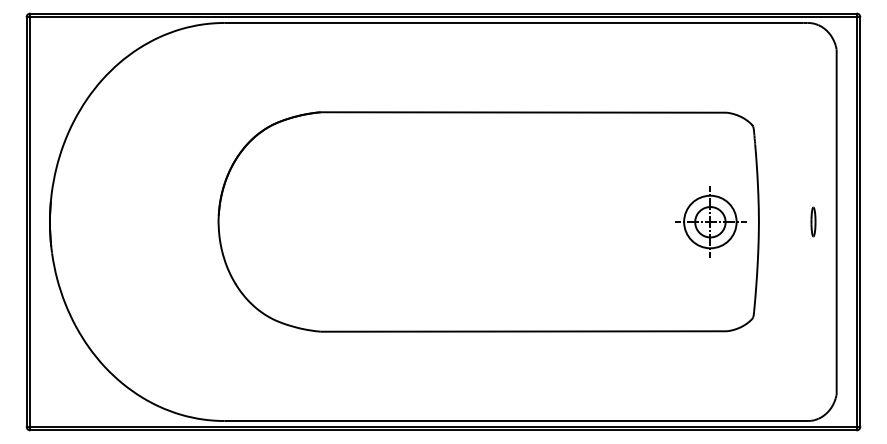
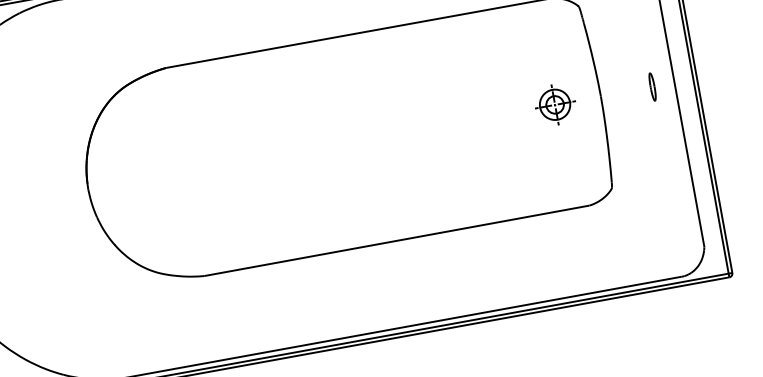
part: (710, 221) -> (554, 104), size x0.6

